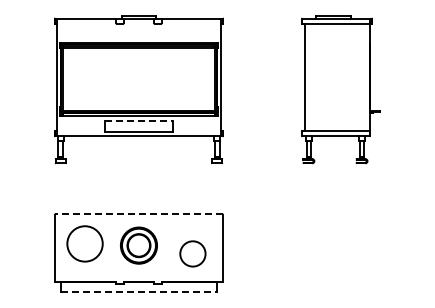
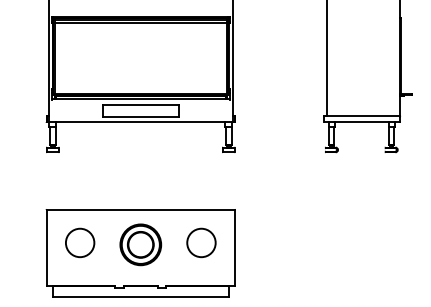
line: (138, 121) -> (140, 105), dashed -> solid
line: (138, 214) -> (140, 209), dashed -> solid
circle: (84, 243) -> (79, 242), size x0.71
circle: (192, 253) -> (200, 242), moved
line: (139, 292) -> (141, 297), dashed -> solid

